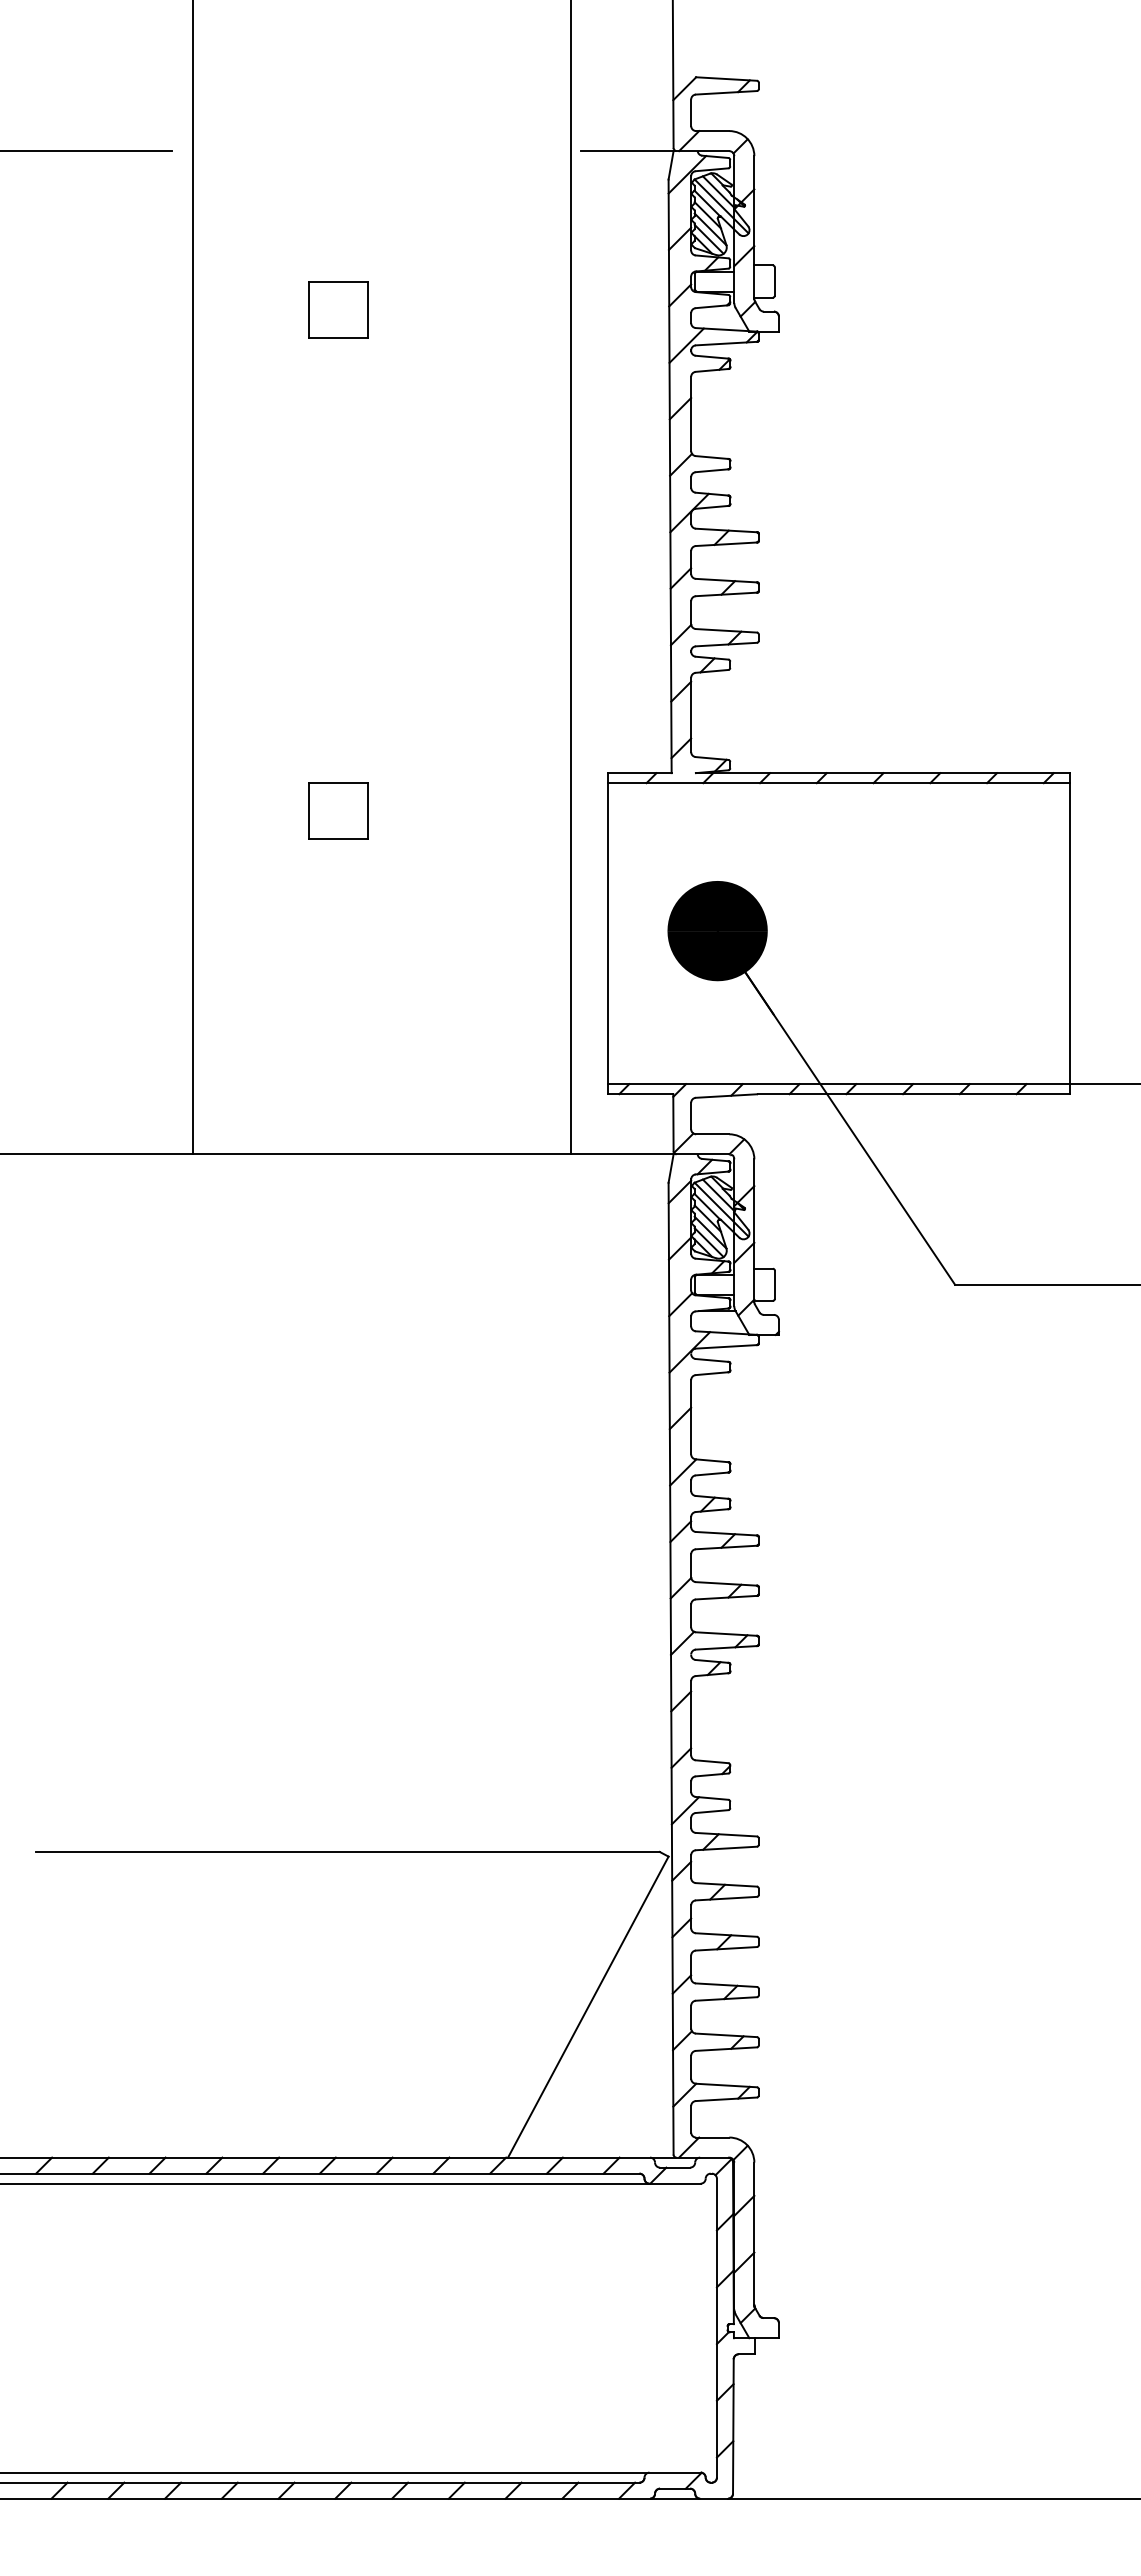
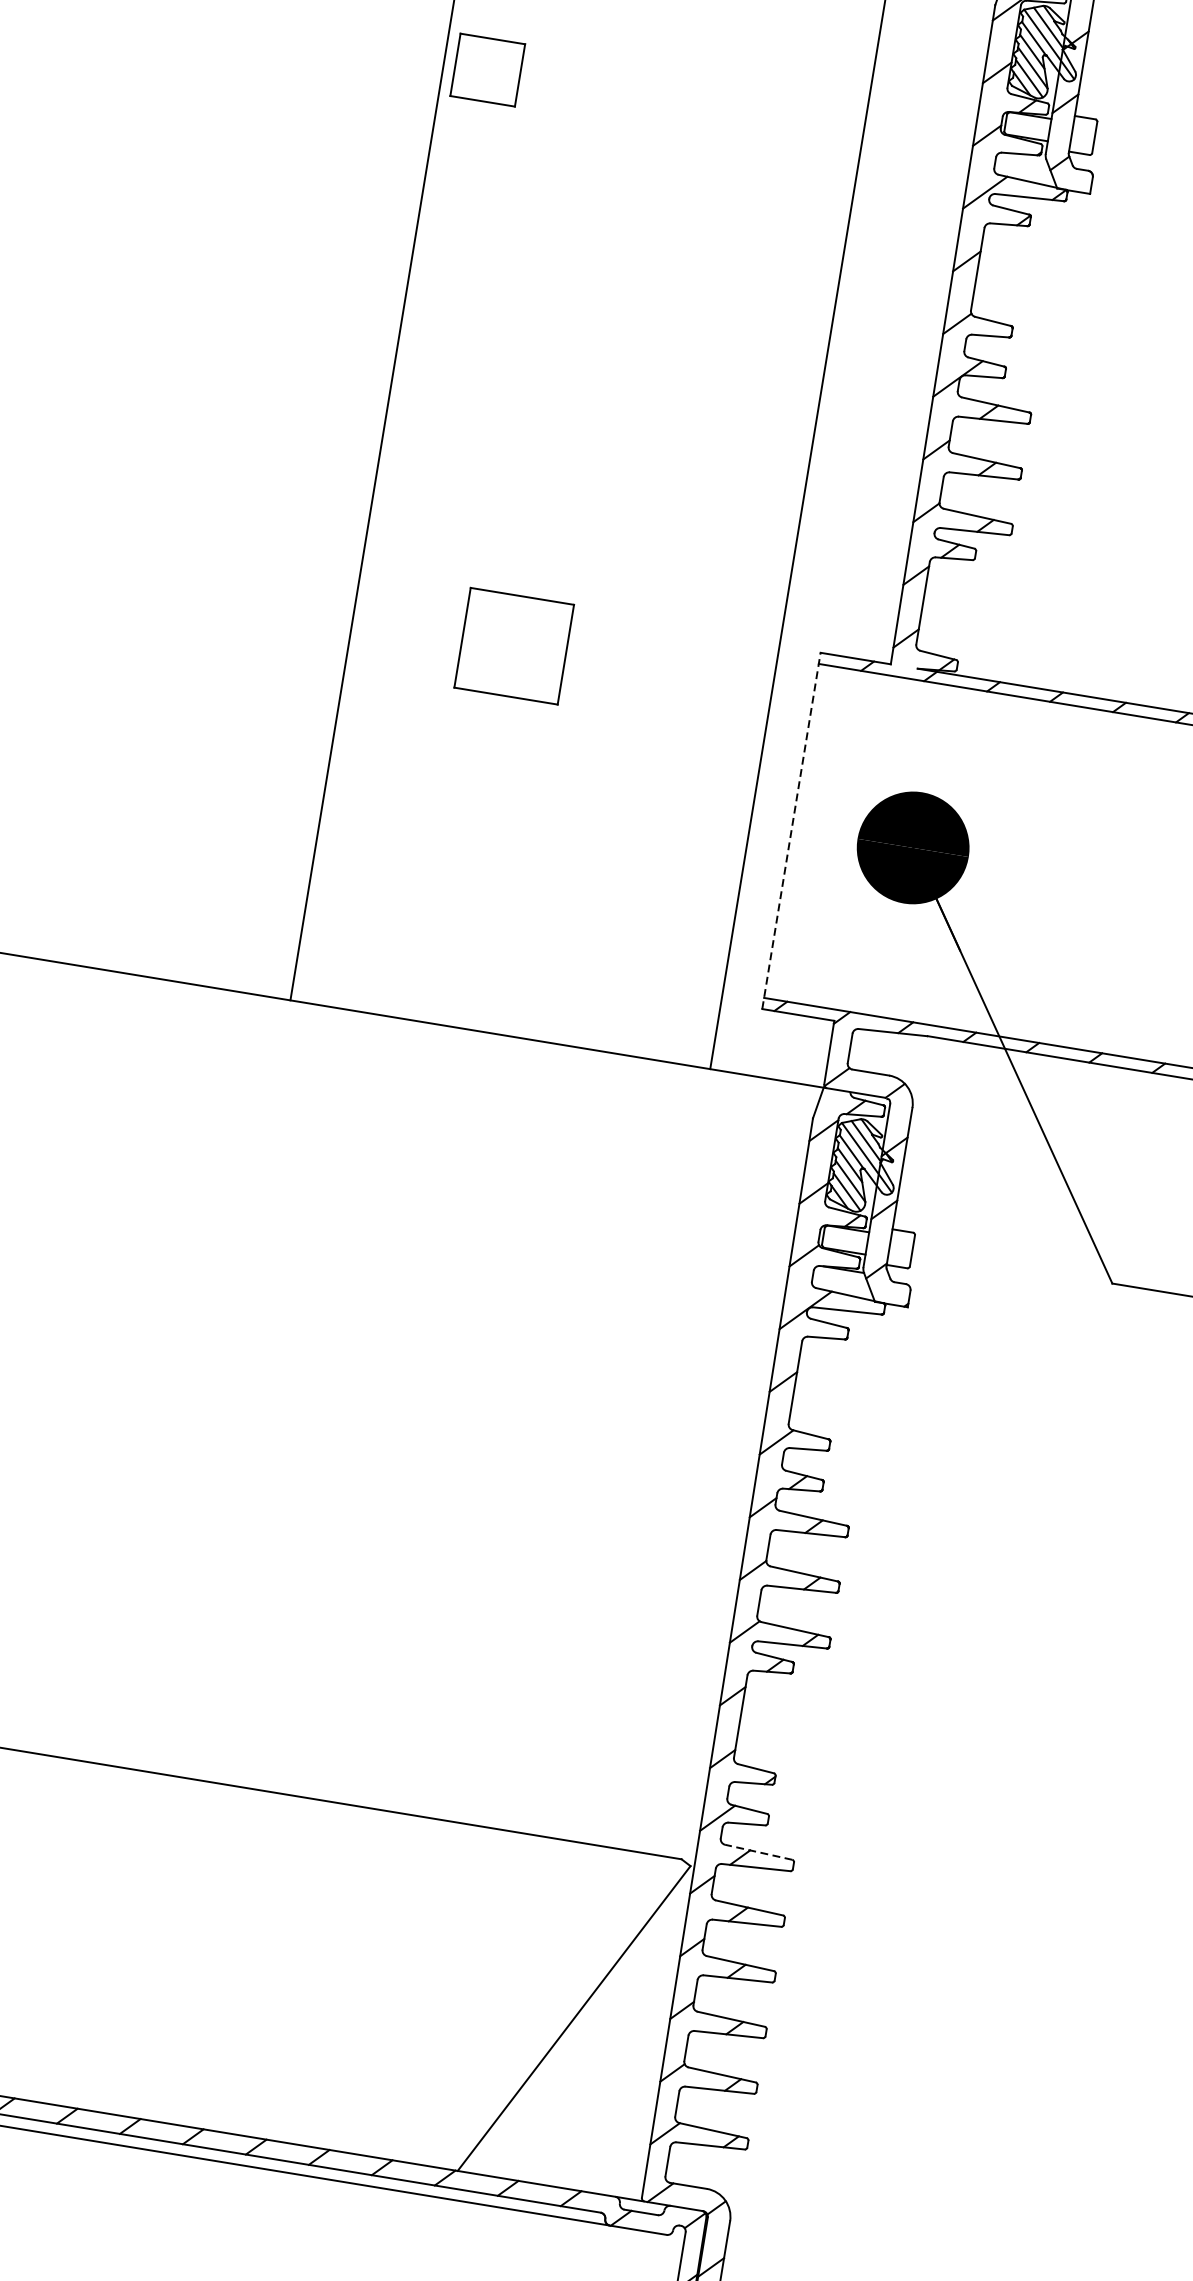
part: (338, 309) -> (487, 69), moved
part: (338, 810) -> (514, 645), size x1.6
line: (608, 933) -> (791, 830), solid -> dashed
line: (726, 1834) -> (758, 1852), solid -> dashed

